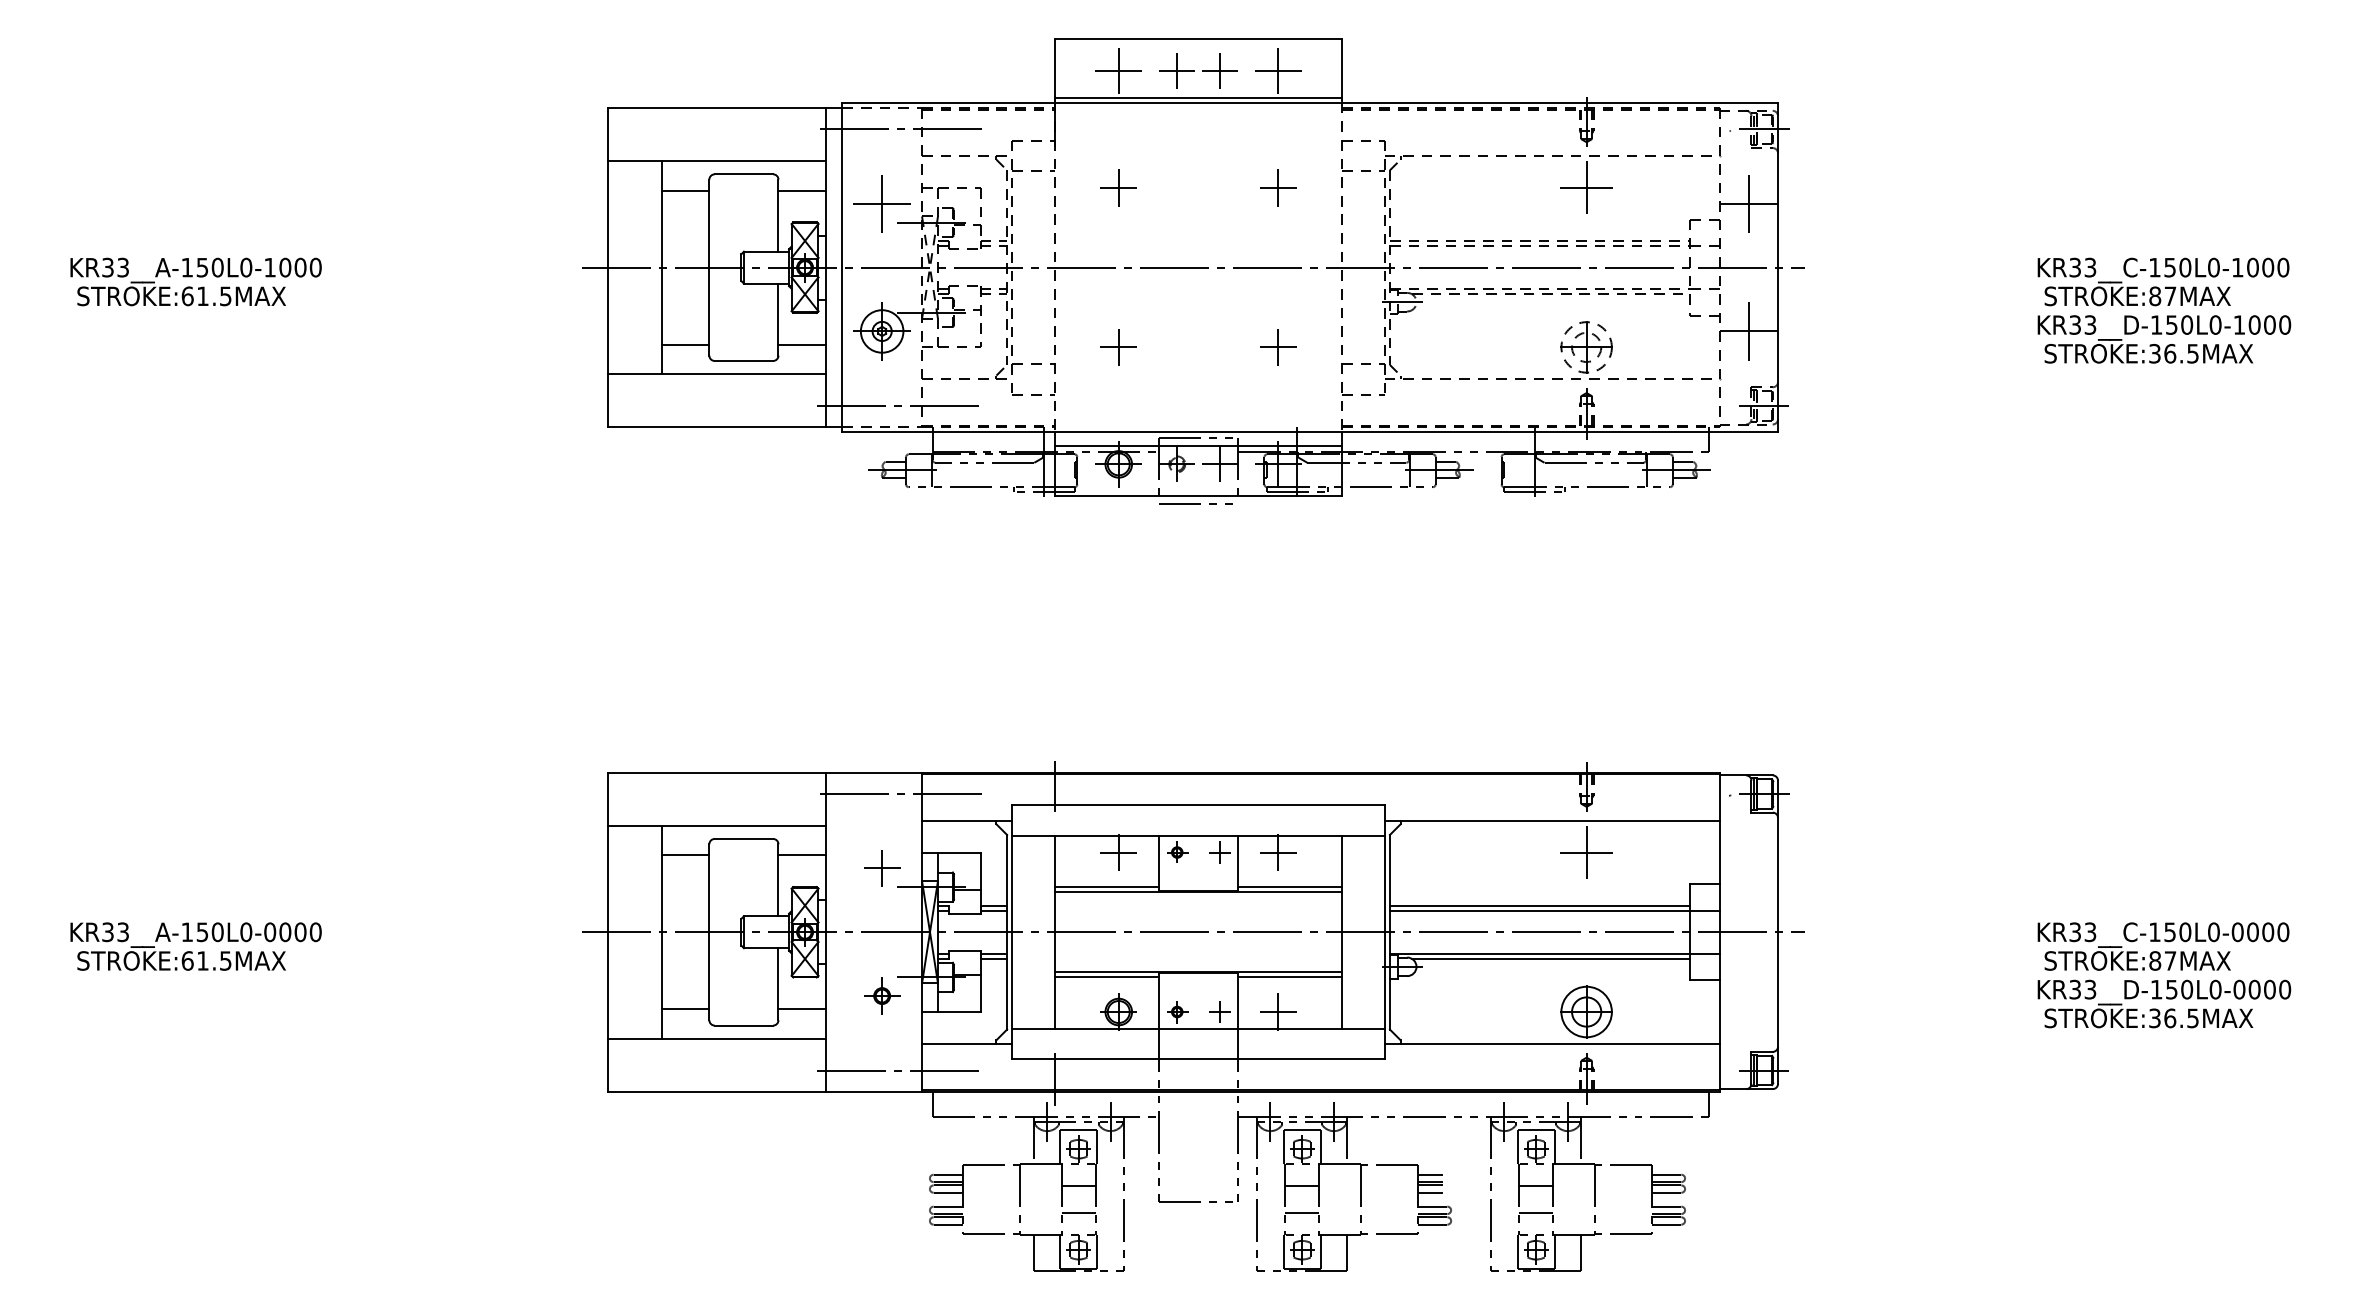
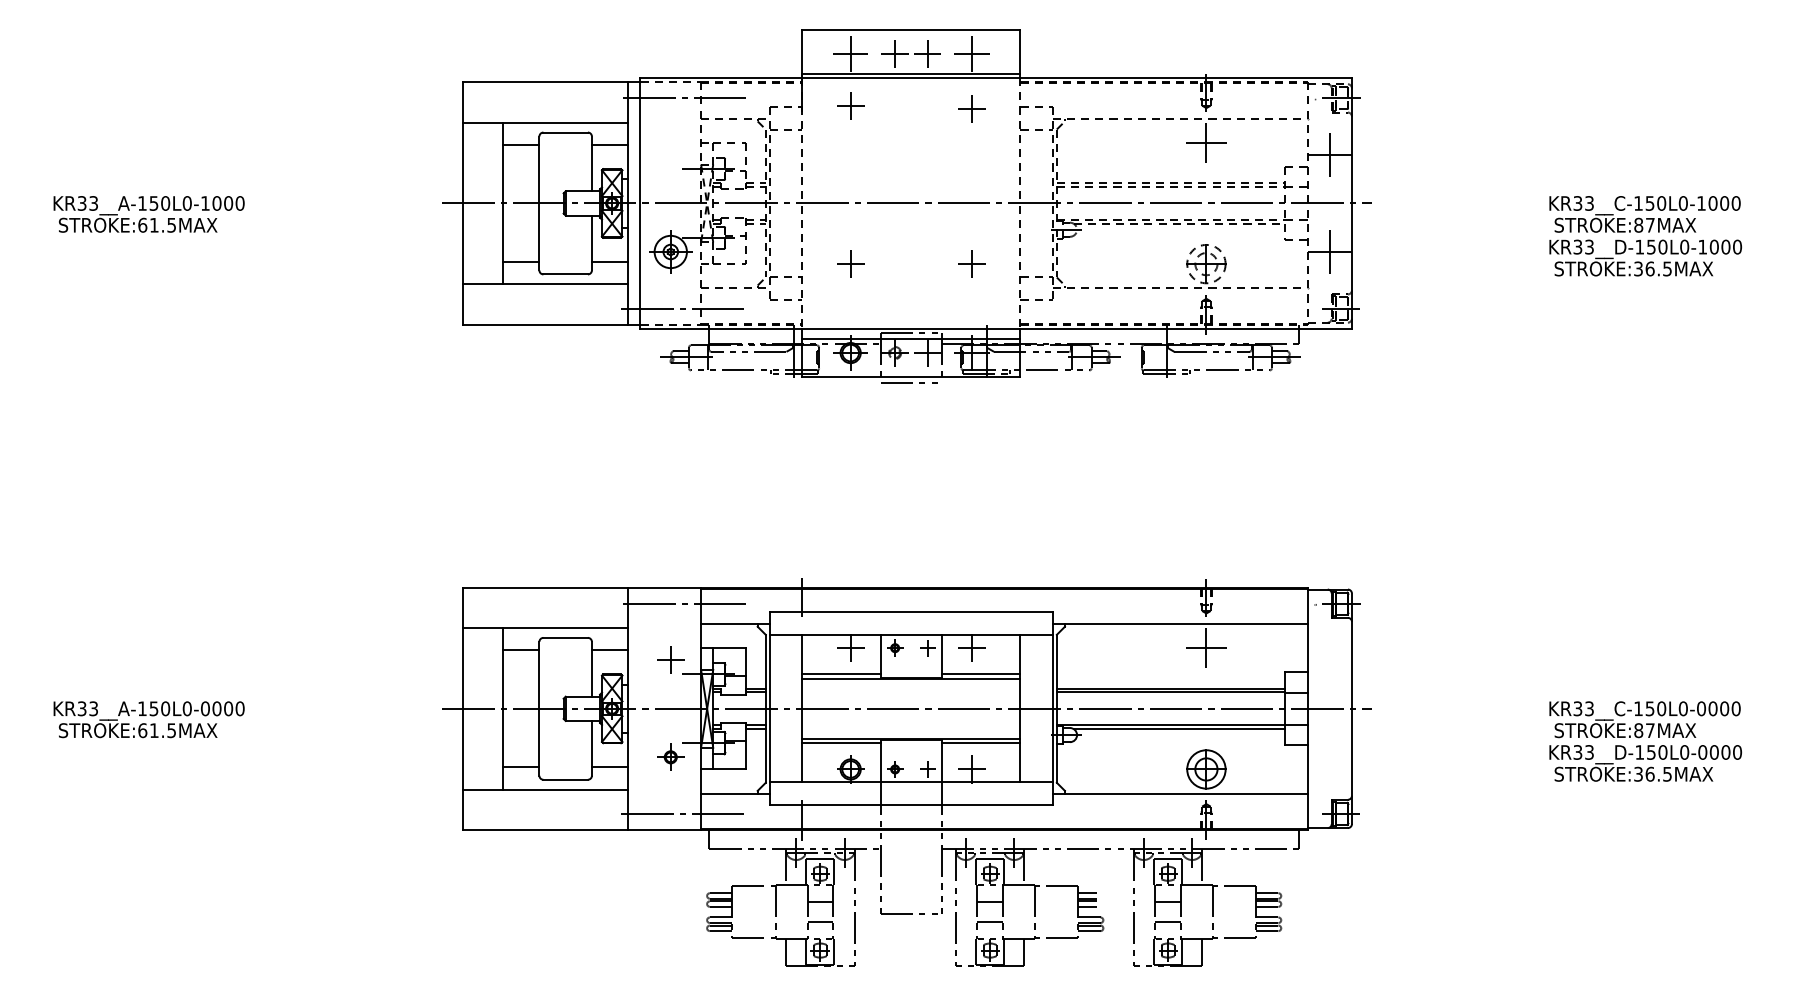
part: (1118, 187) -> (850, 105), moved
part: (1277, 187) -> (971, 108), moved
part: (881, 203) -> (670, 154), removed

